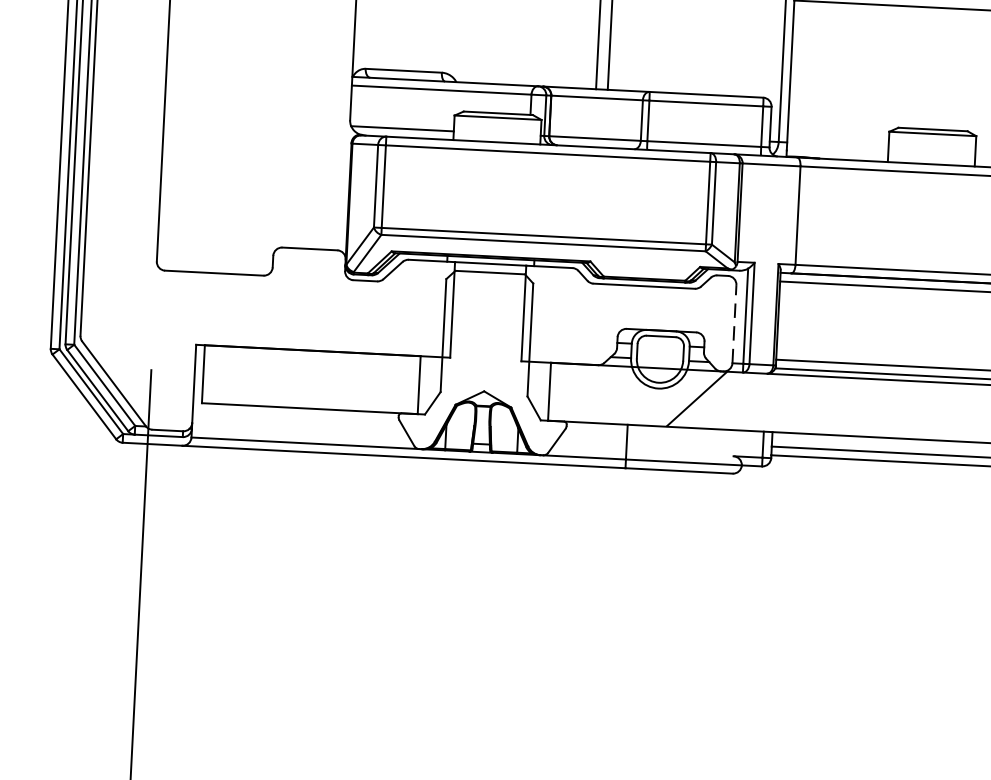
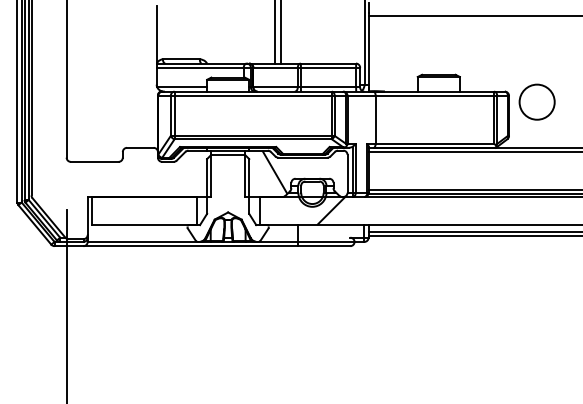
hatch: (584, 311) -> (274, 171), added
line: (734, 323) -> (347, 173), dashed -> solid

